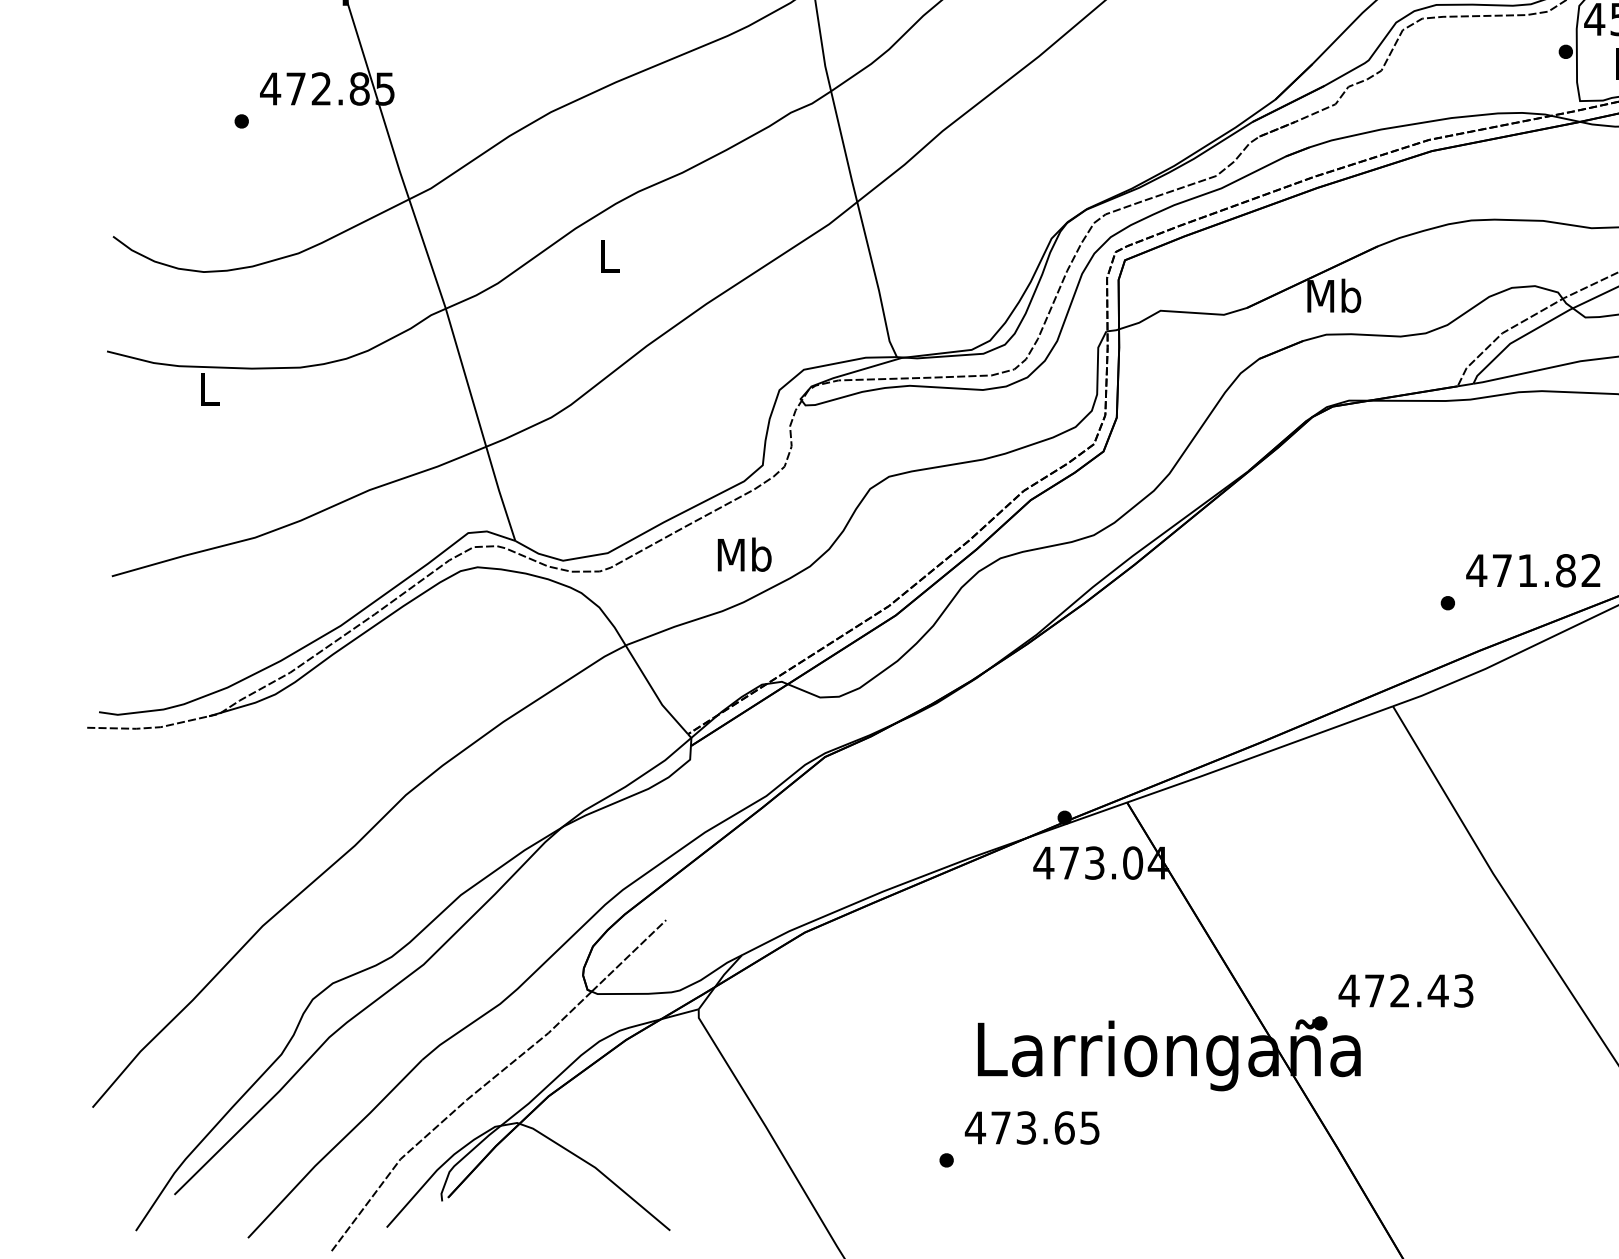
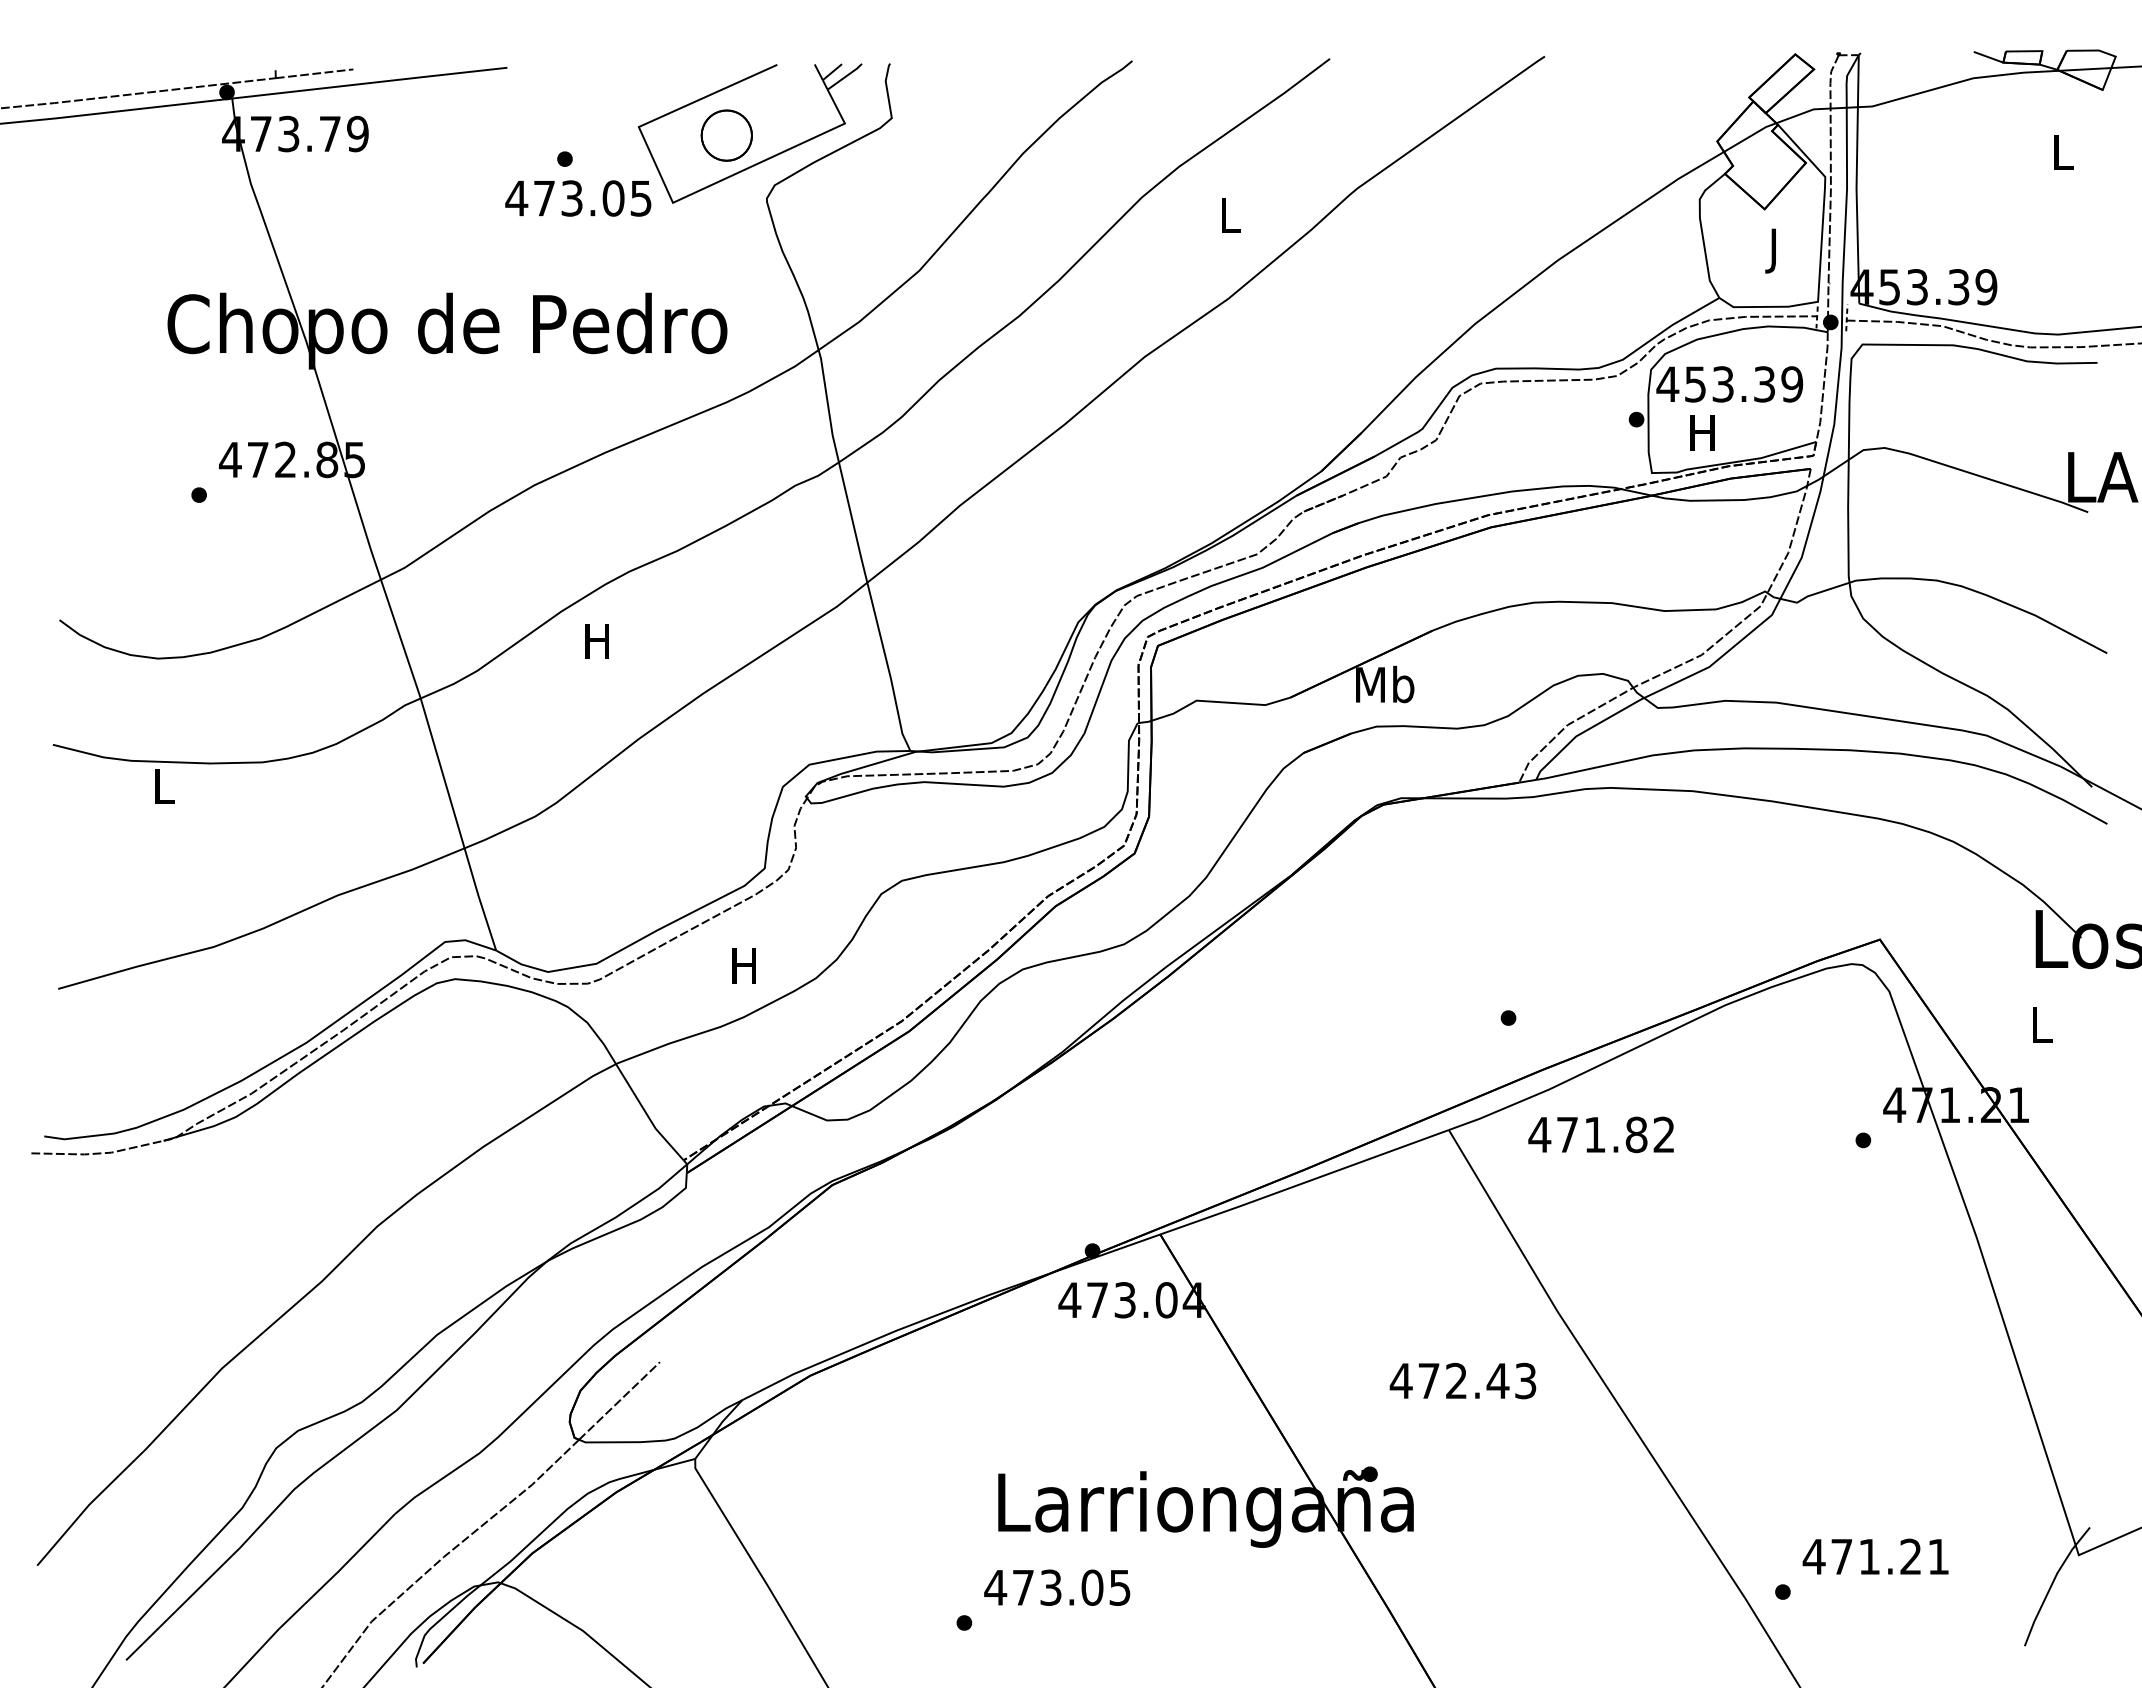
text: (607, 256) -> (596, 641), L -> H
text: (745, 554) -> (745, 965), Mb -> H
text: (1532, 570) -> (1600, 1134), moved
text: (1405, 990) -> (1462, 1380), moved
text: (1064, 1127) -> (1092, 1587), 473.65 -> 473.05

